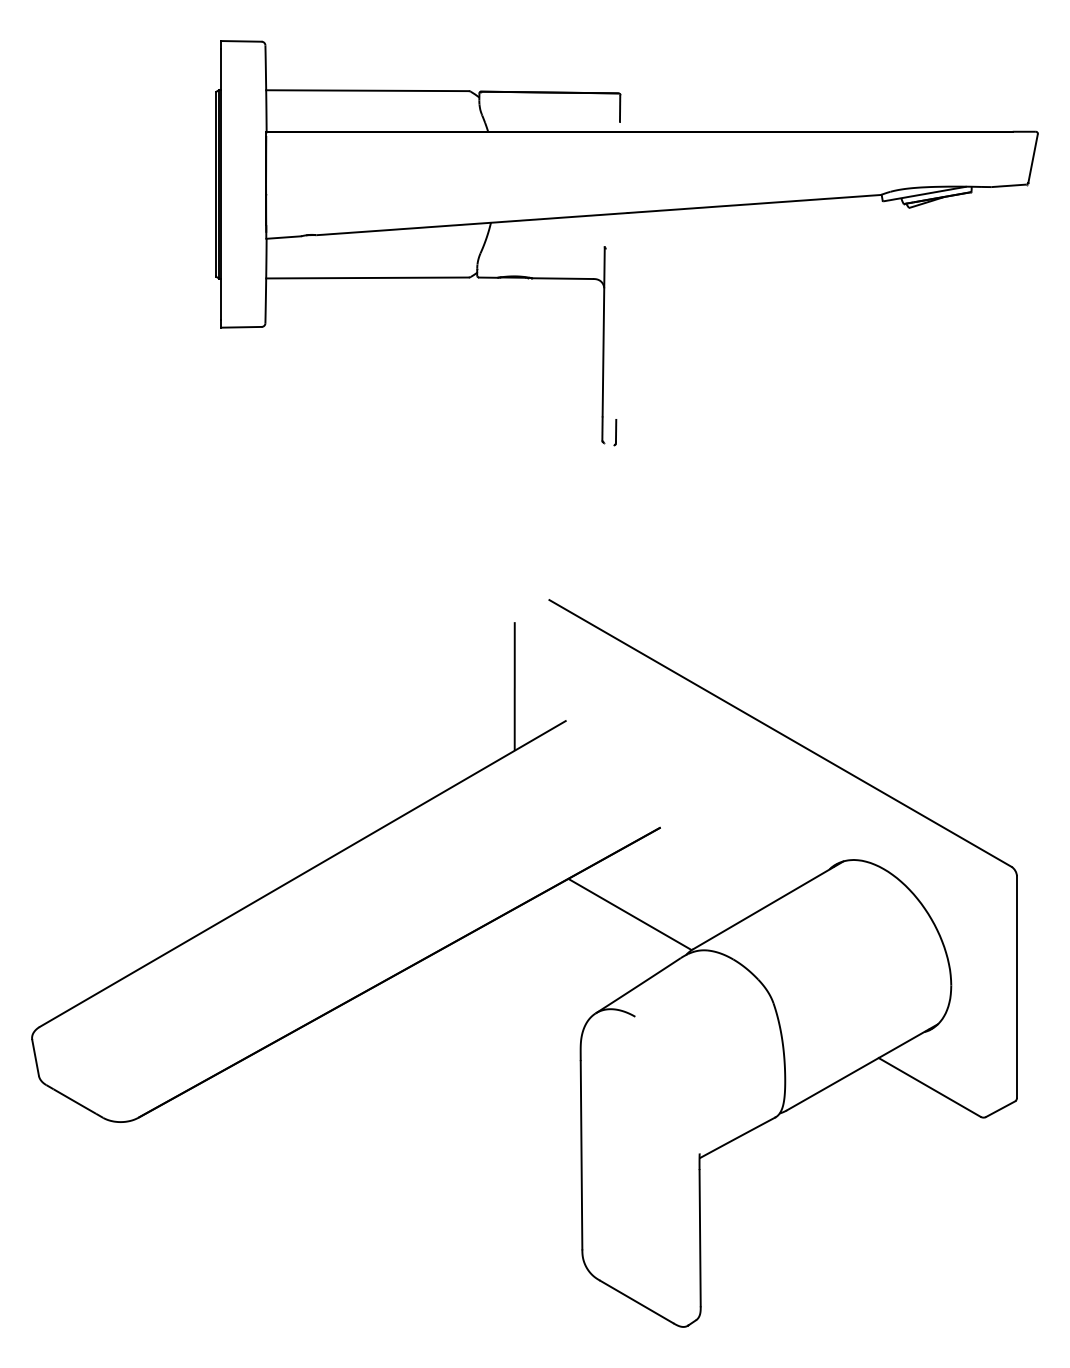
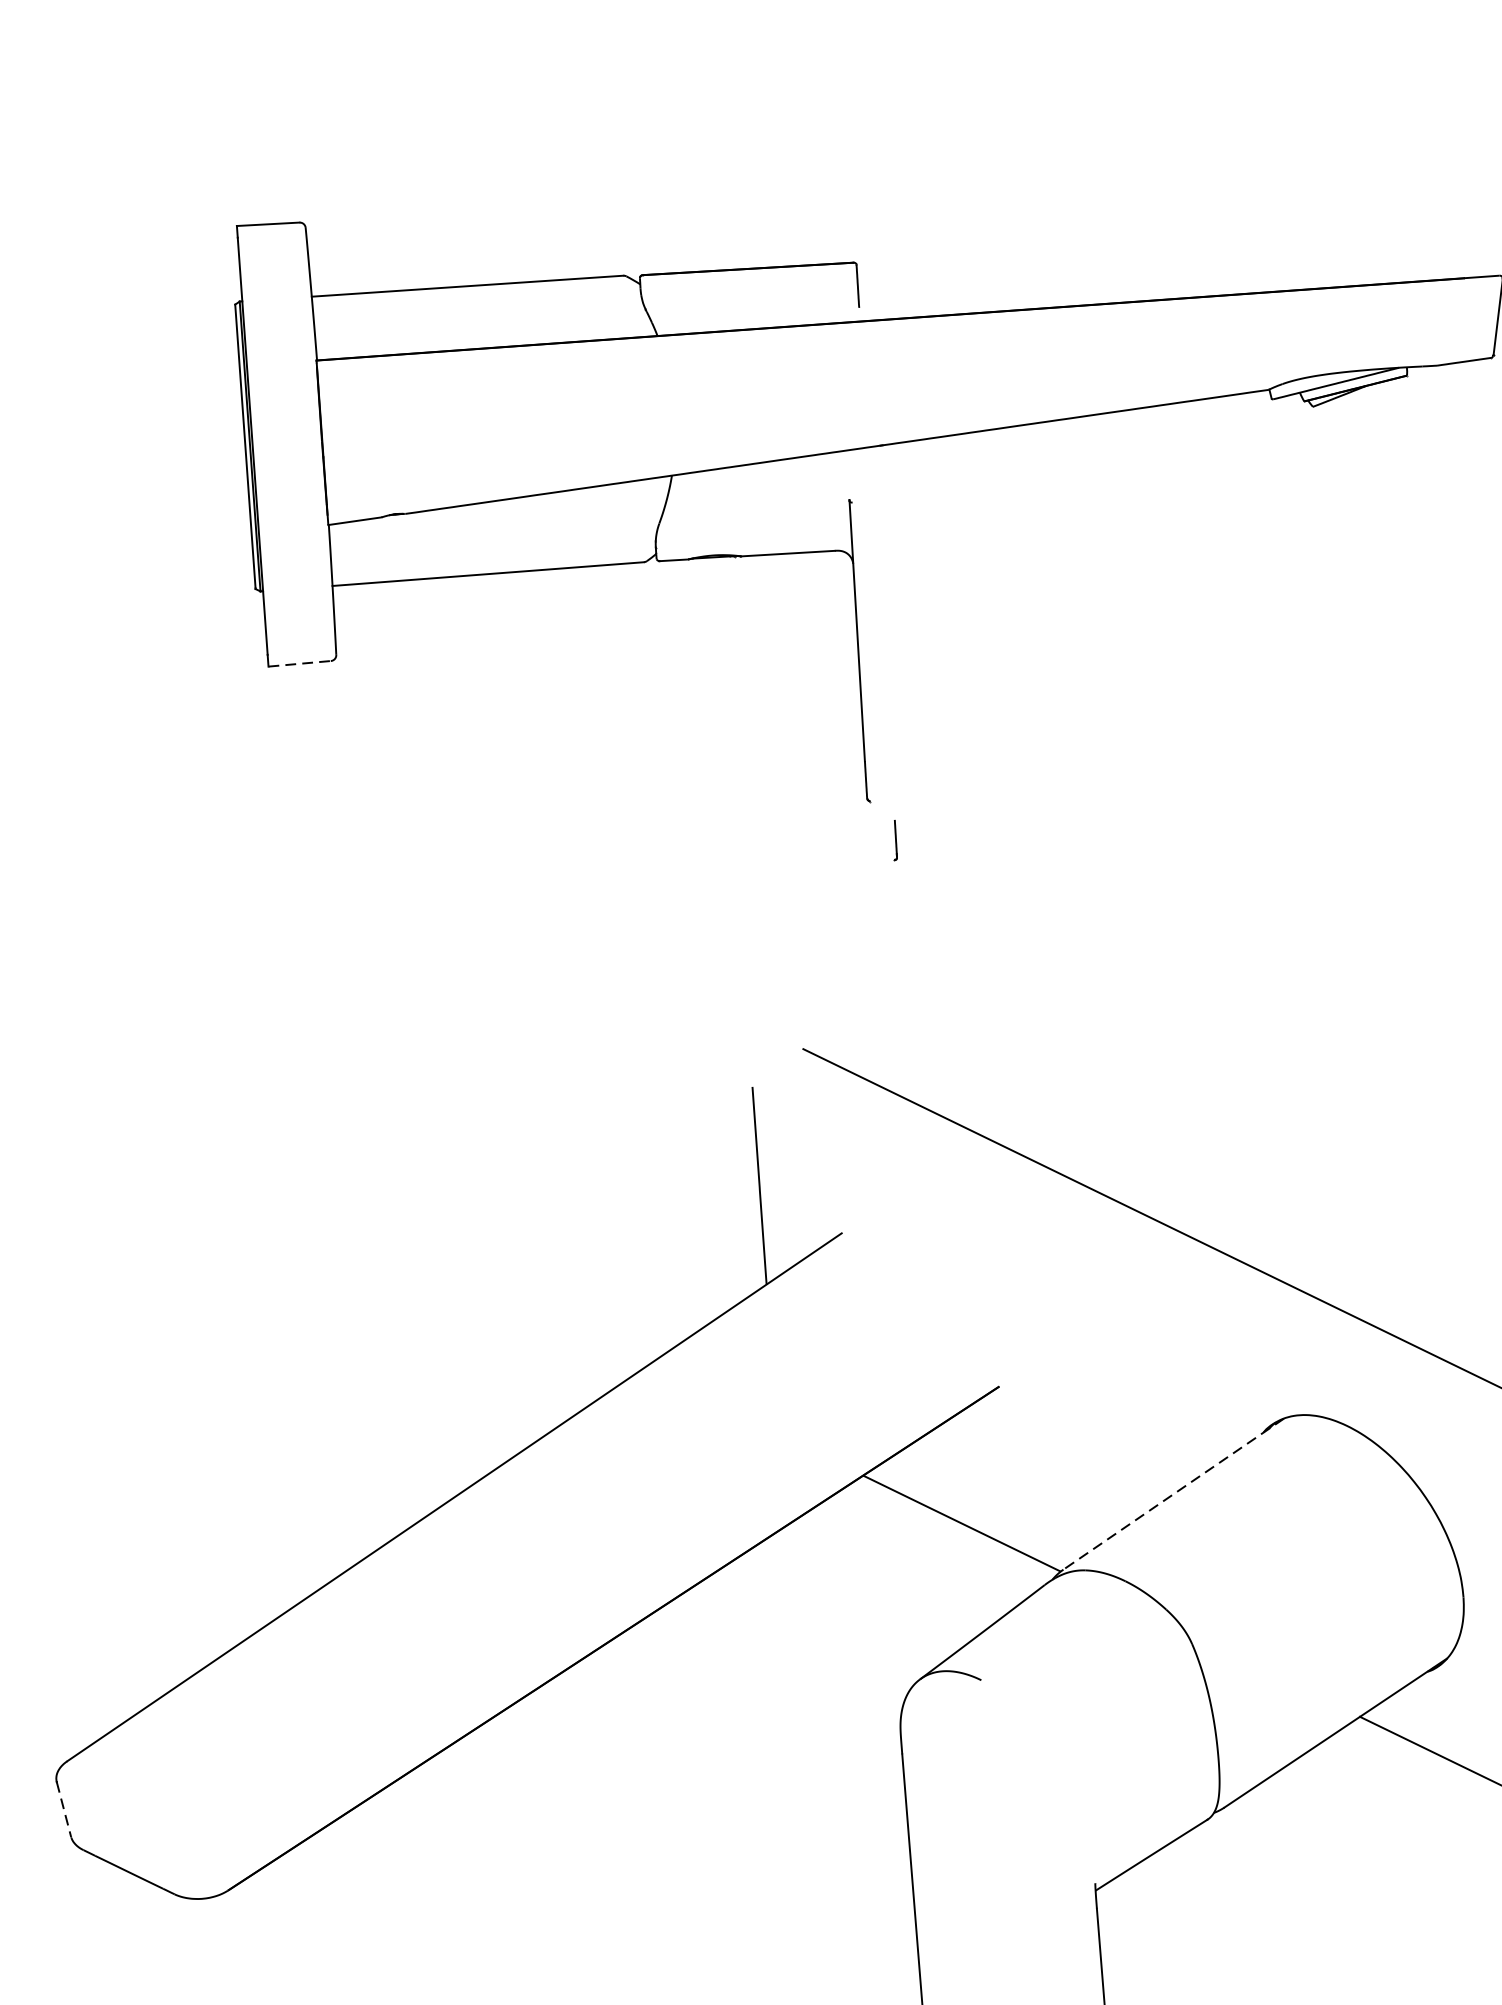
line: (241, 327) -> (299, 664), solid -> dashed
part: (615, 432) -> (895, 840), moved
line: (768, 905) -> (1173, 1494), solid -> dashed
line: (35, 1058) -> (63, 1810), solid -> dashed

